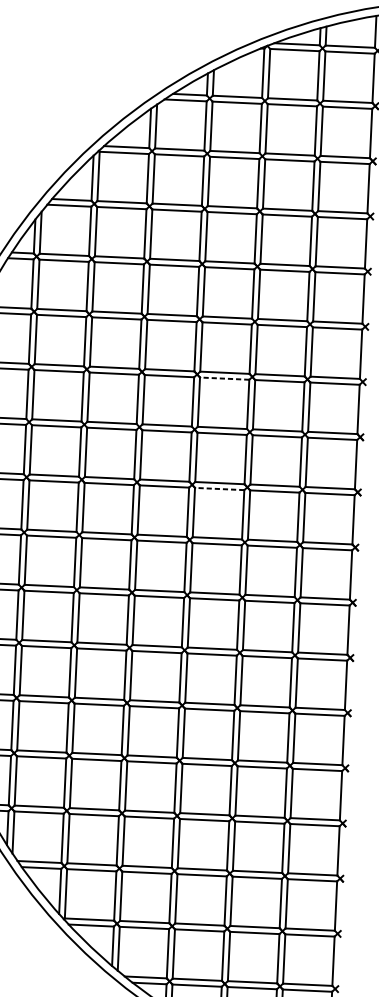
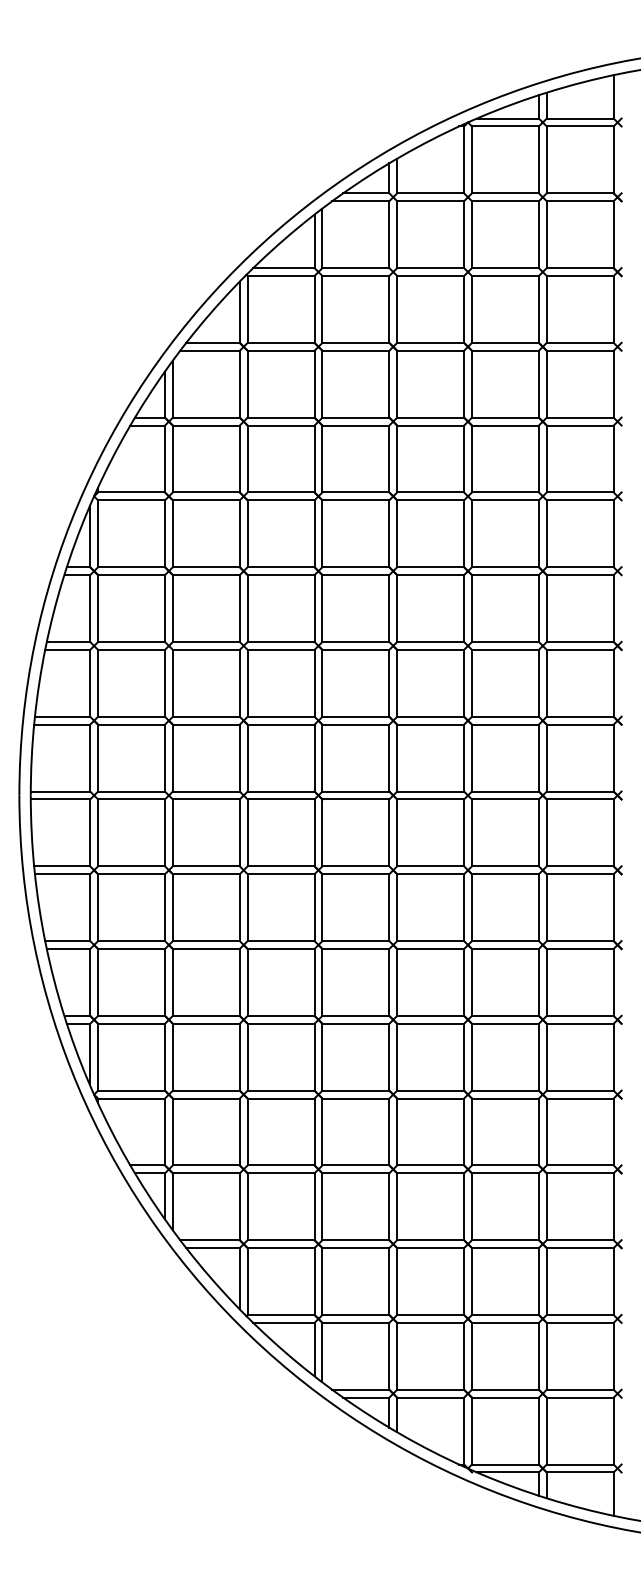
line: (224, 378) -> (430, 575), dashed -> solid
line: (219, 488) -> (430, 724), dashed -> solid

